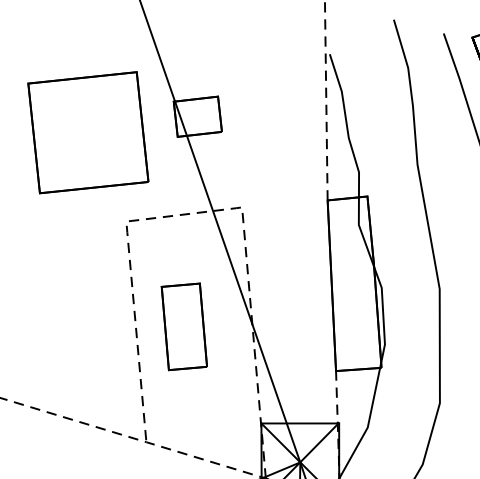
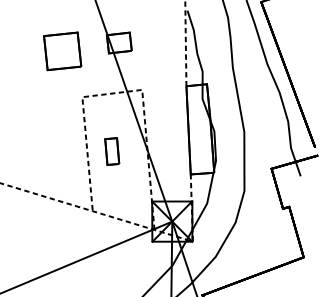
part: (87, 133) -> (62, 51), size x0.6
part: (182, 326) -> (111, 151), size x0.6

